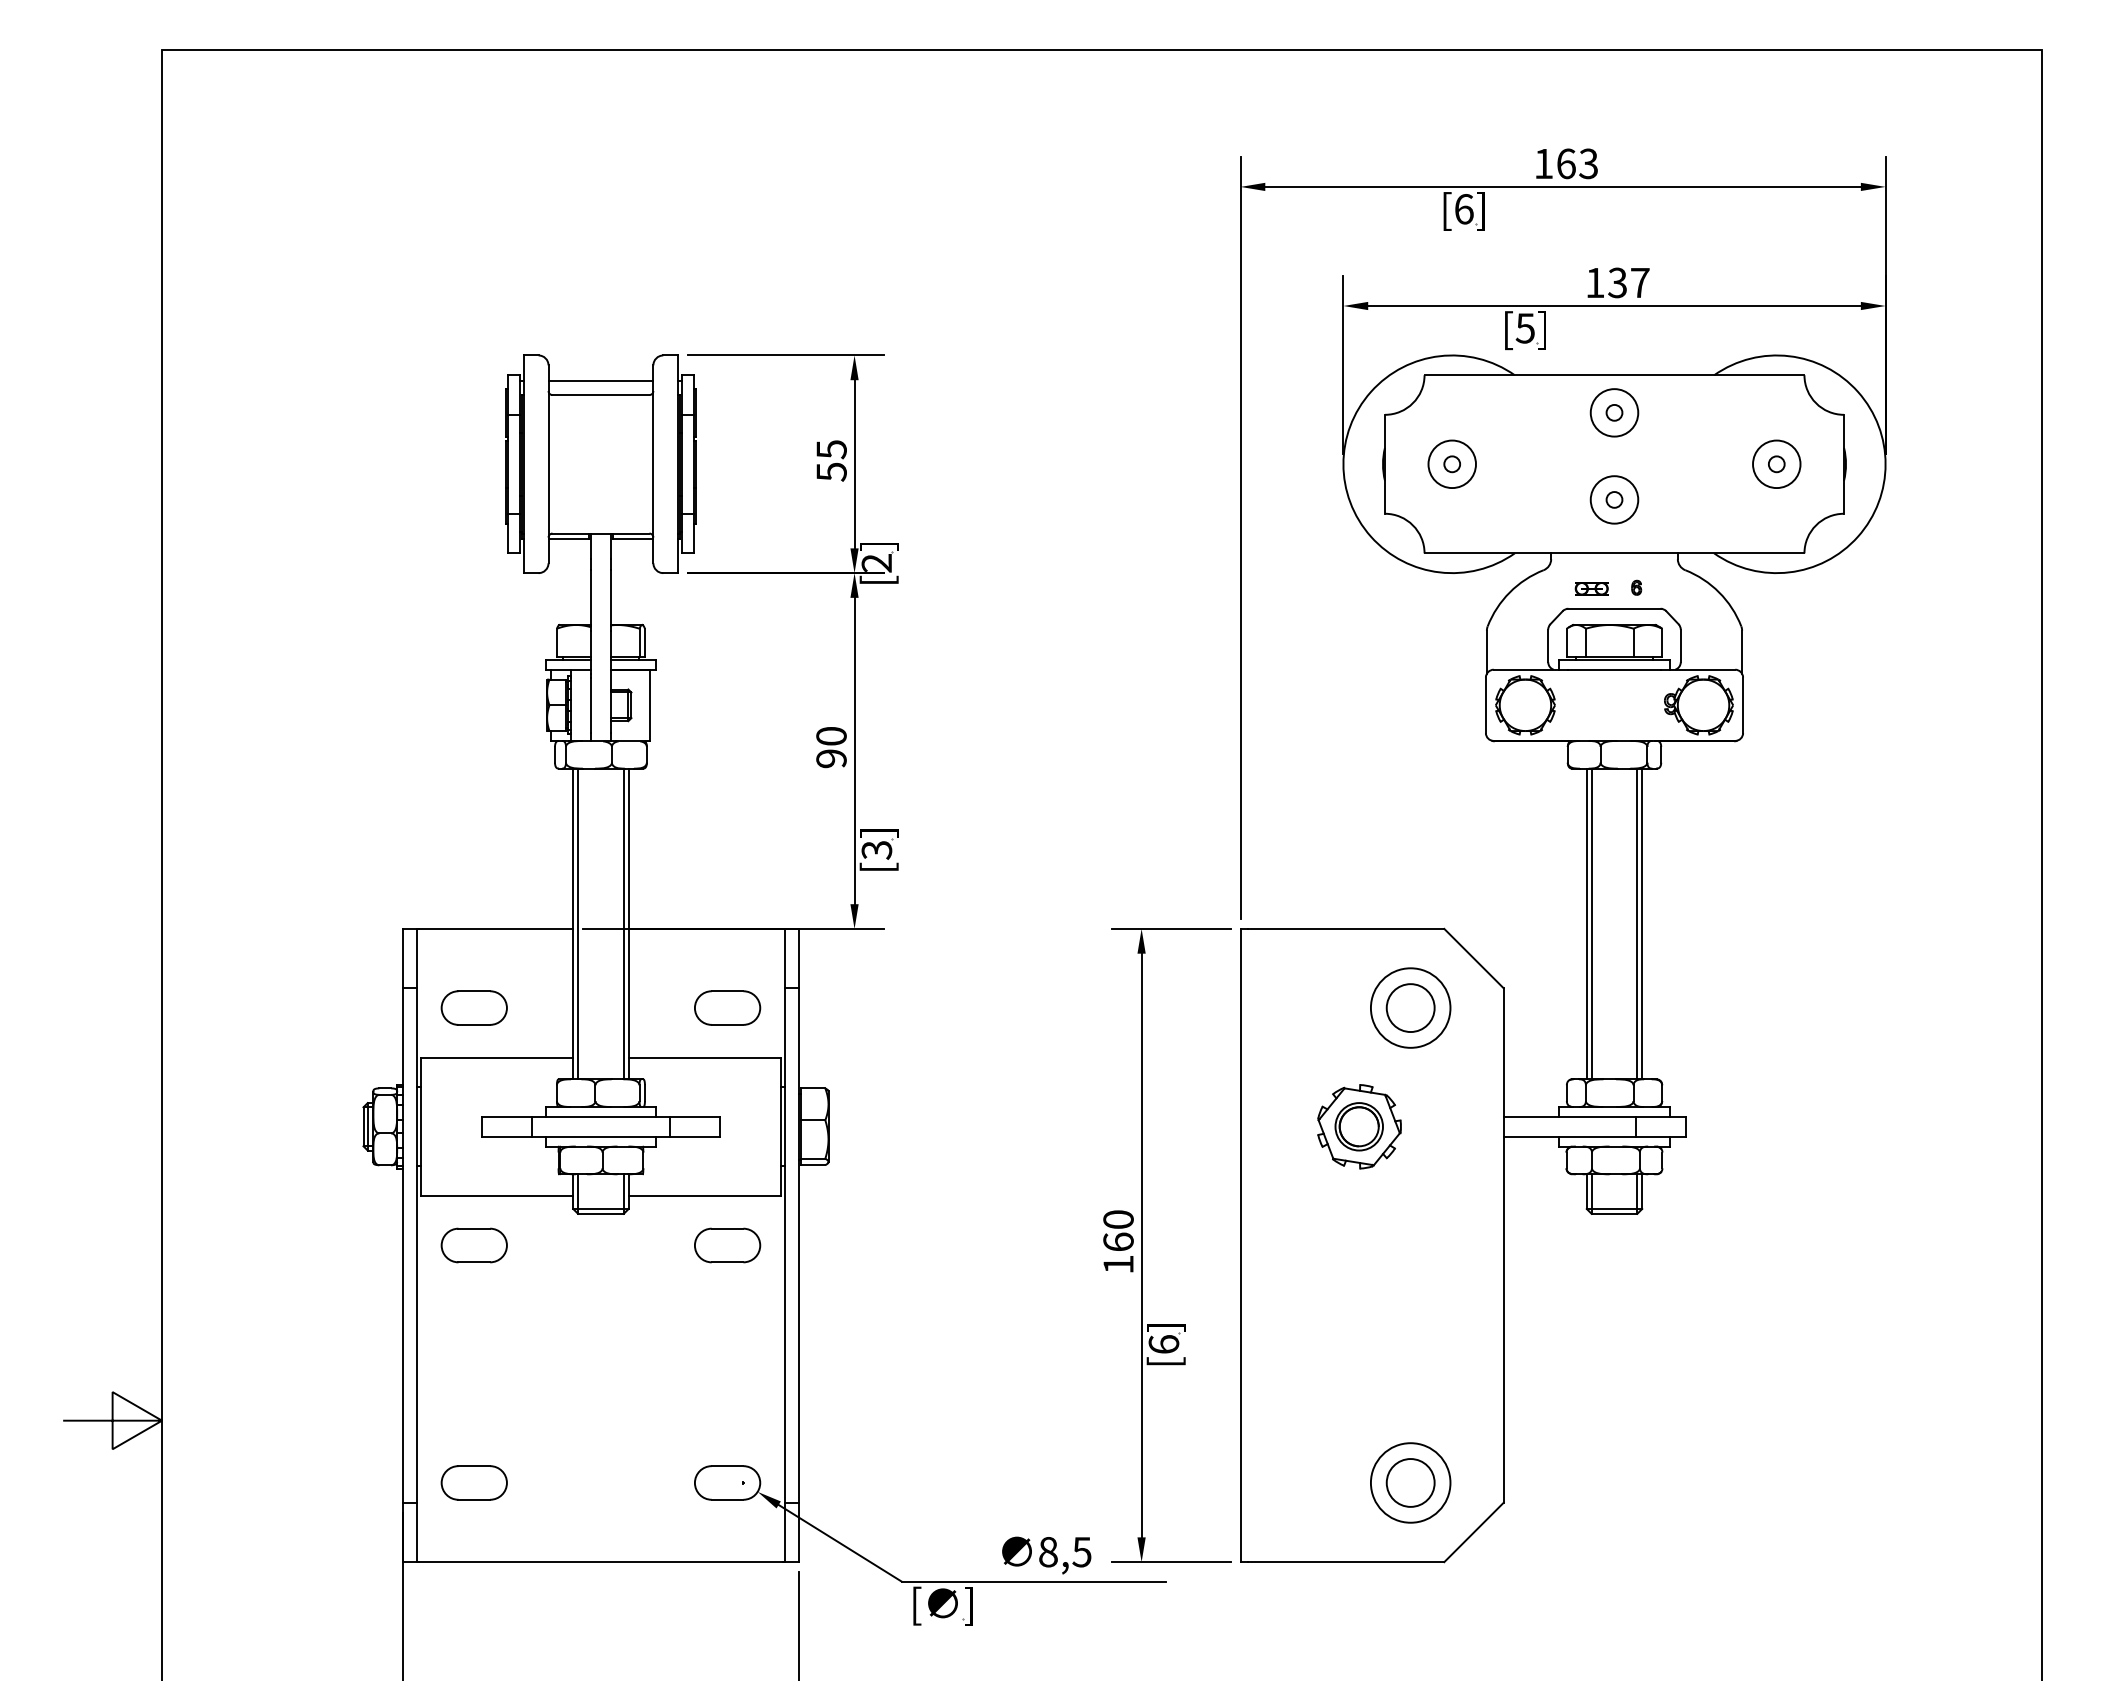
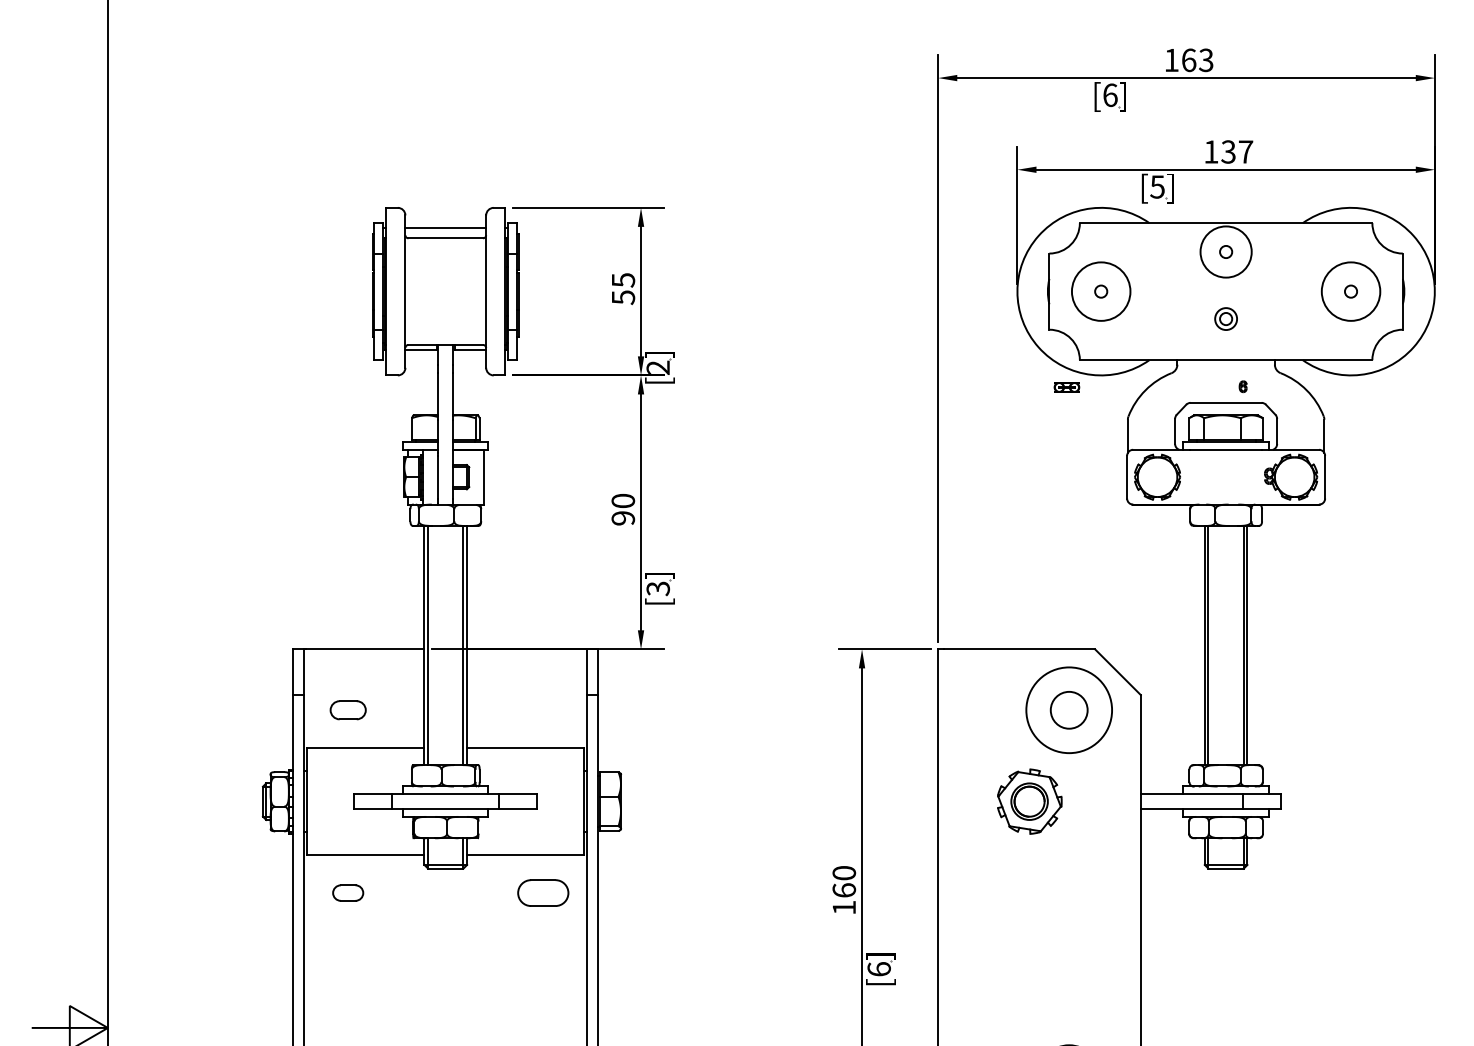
circle: (1614, 412) -> (1226, 251), size x1.4
circle: (1452, 464) -> (1101, 291), size x1.6
circle: (1776, 464) -> (1350, 291), size x1.6
circle: (1614, 499) -> (1226, 318), size x0.6
part: (1591, 588) -> (1066, 387), moved
part: (473, 1007) -> (347, 709), size x0.7
part: (727, 1007) -> (543, 709), removed
circle: (1410, 1007) -> (1069, 709), size x1.4
part: (473, 1245) -> (347, 893), size x0.6

